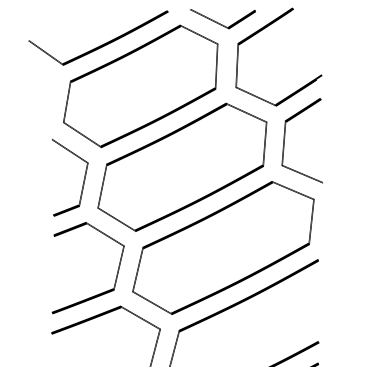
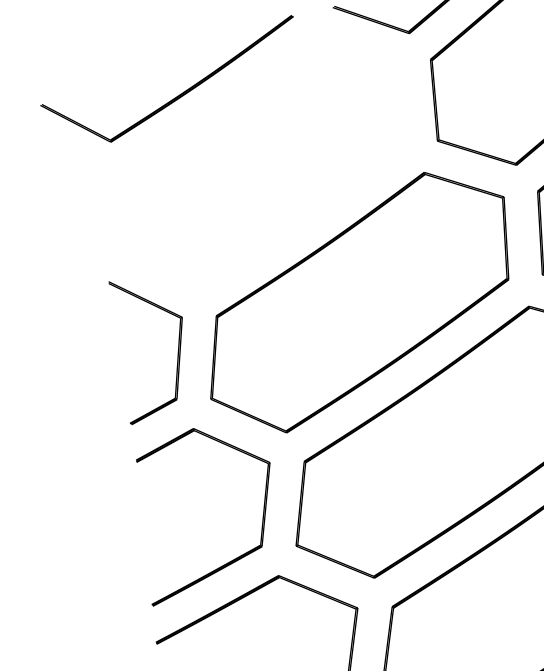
part: (140, 86) -> (260, 162), removed

